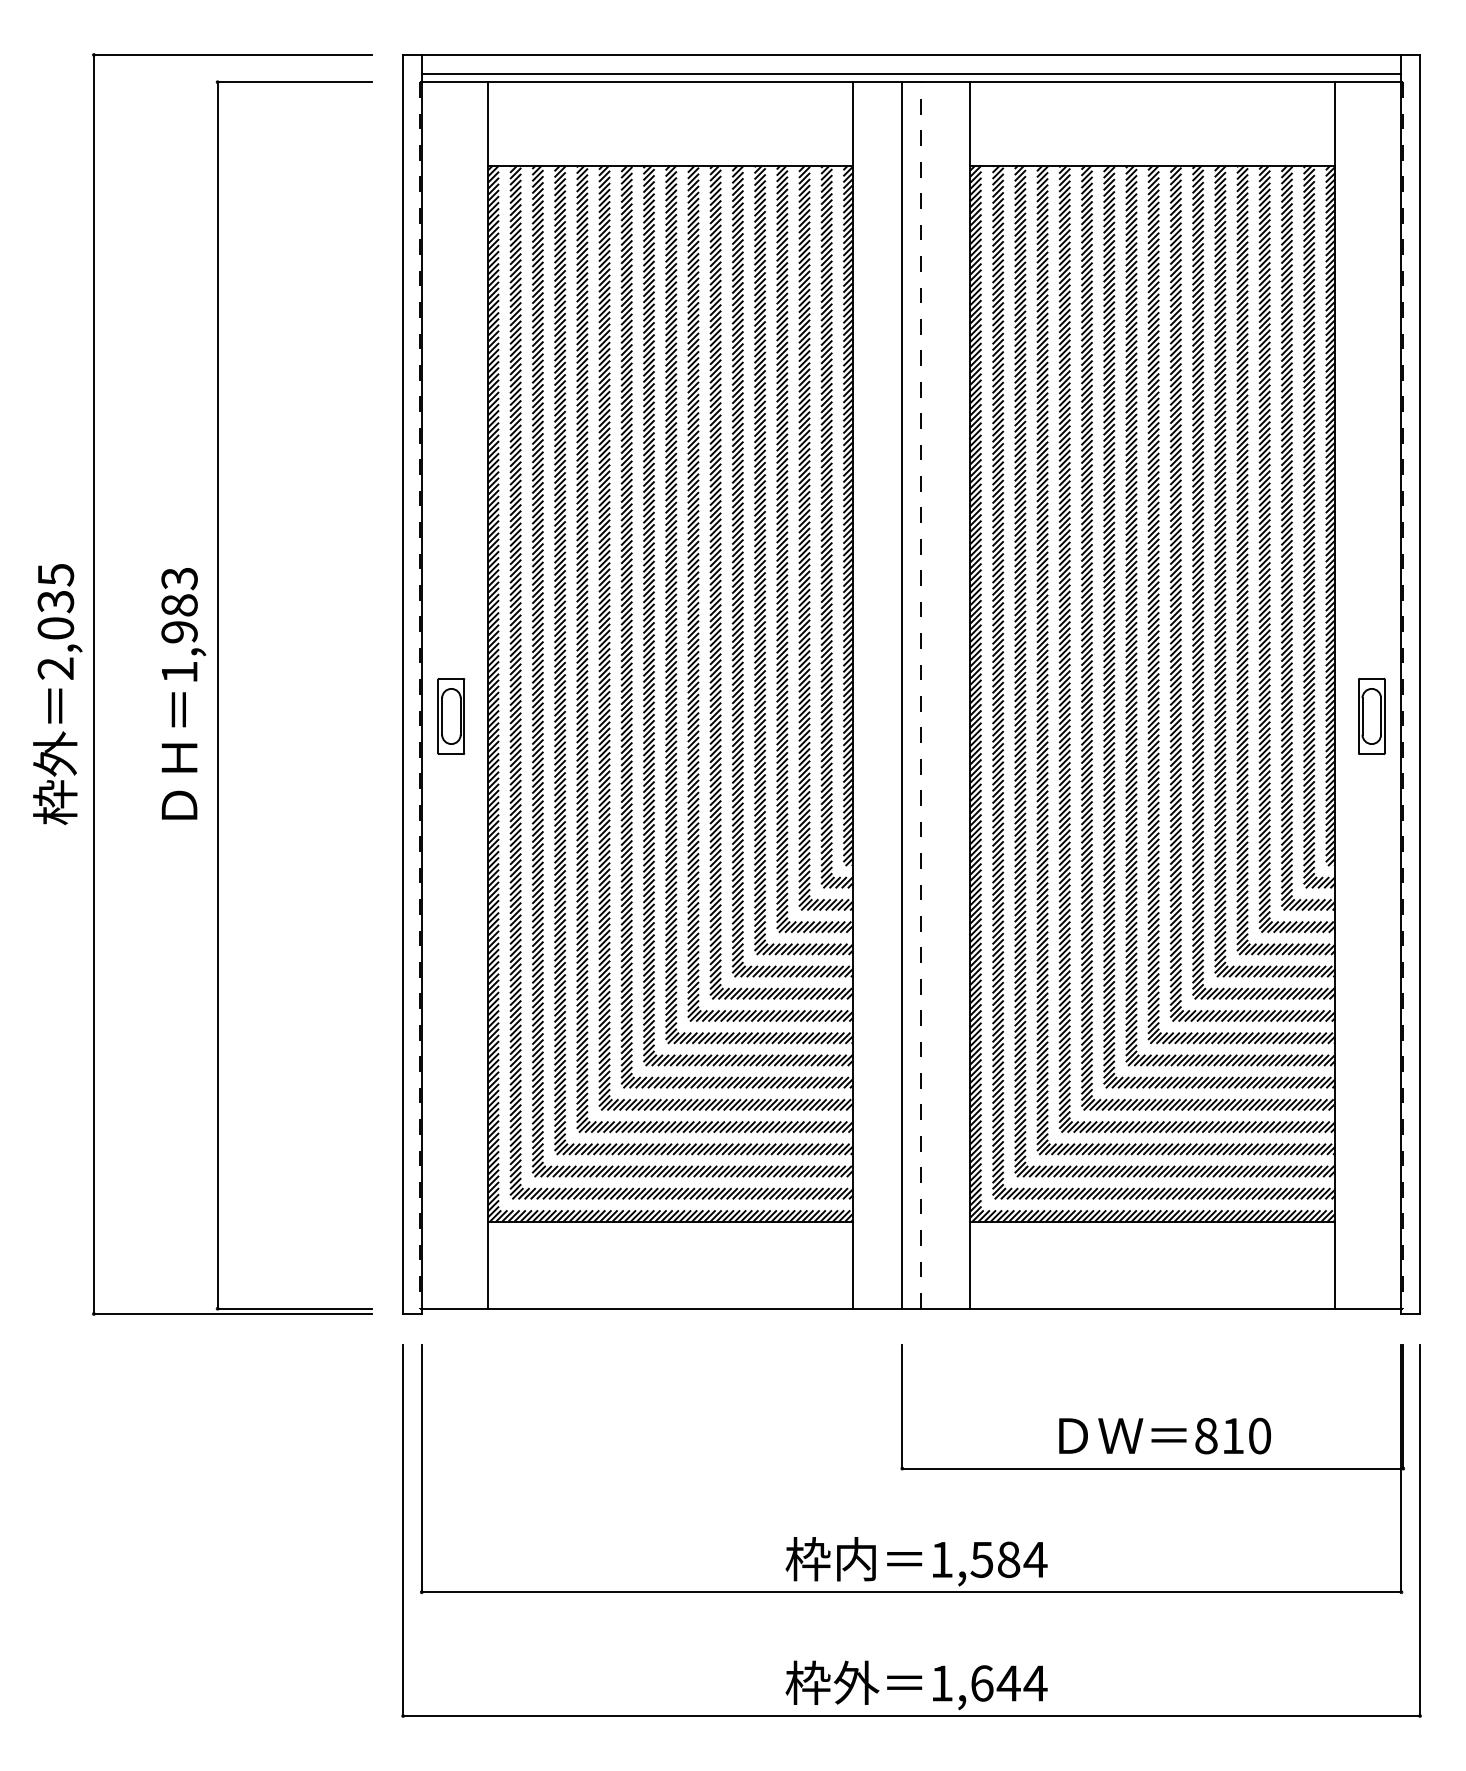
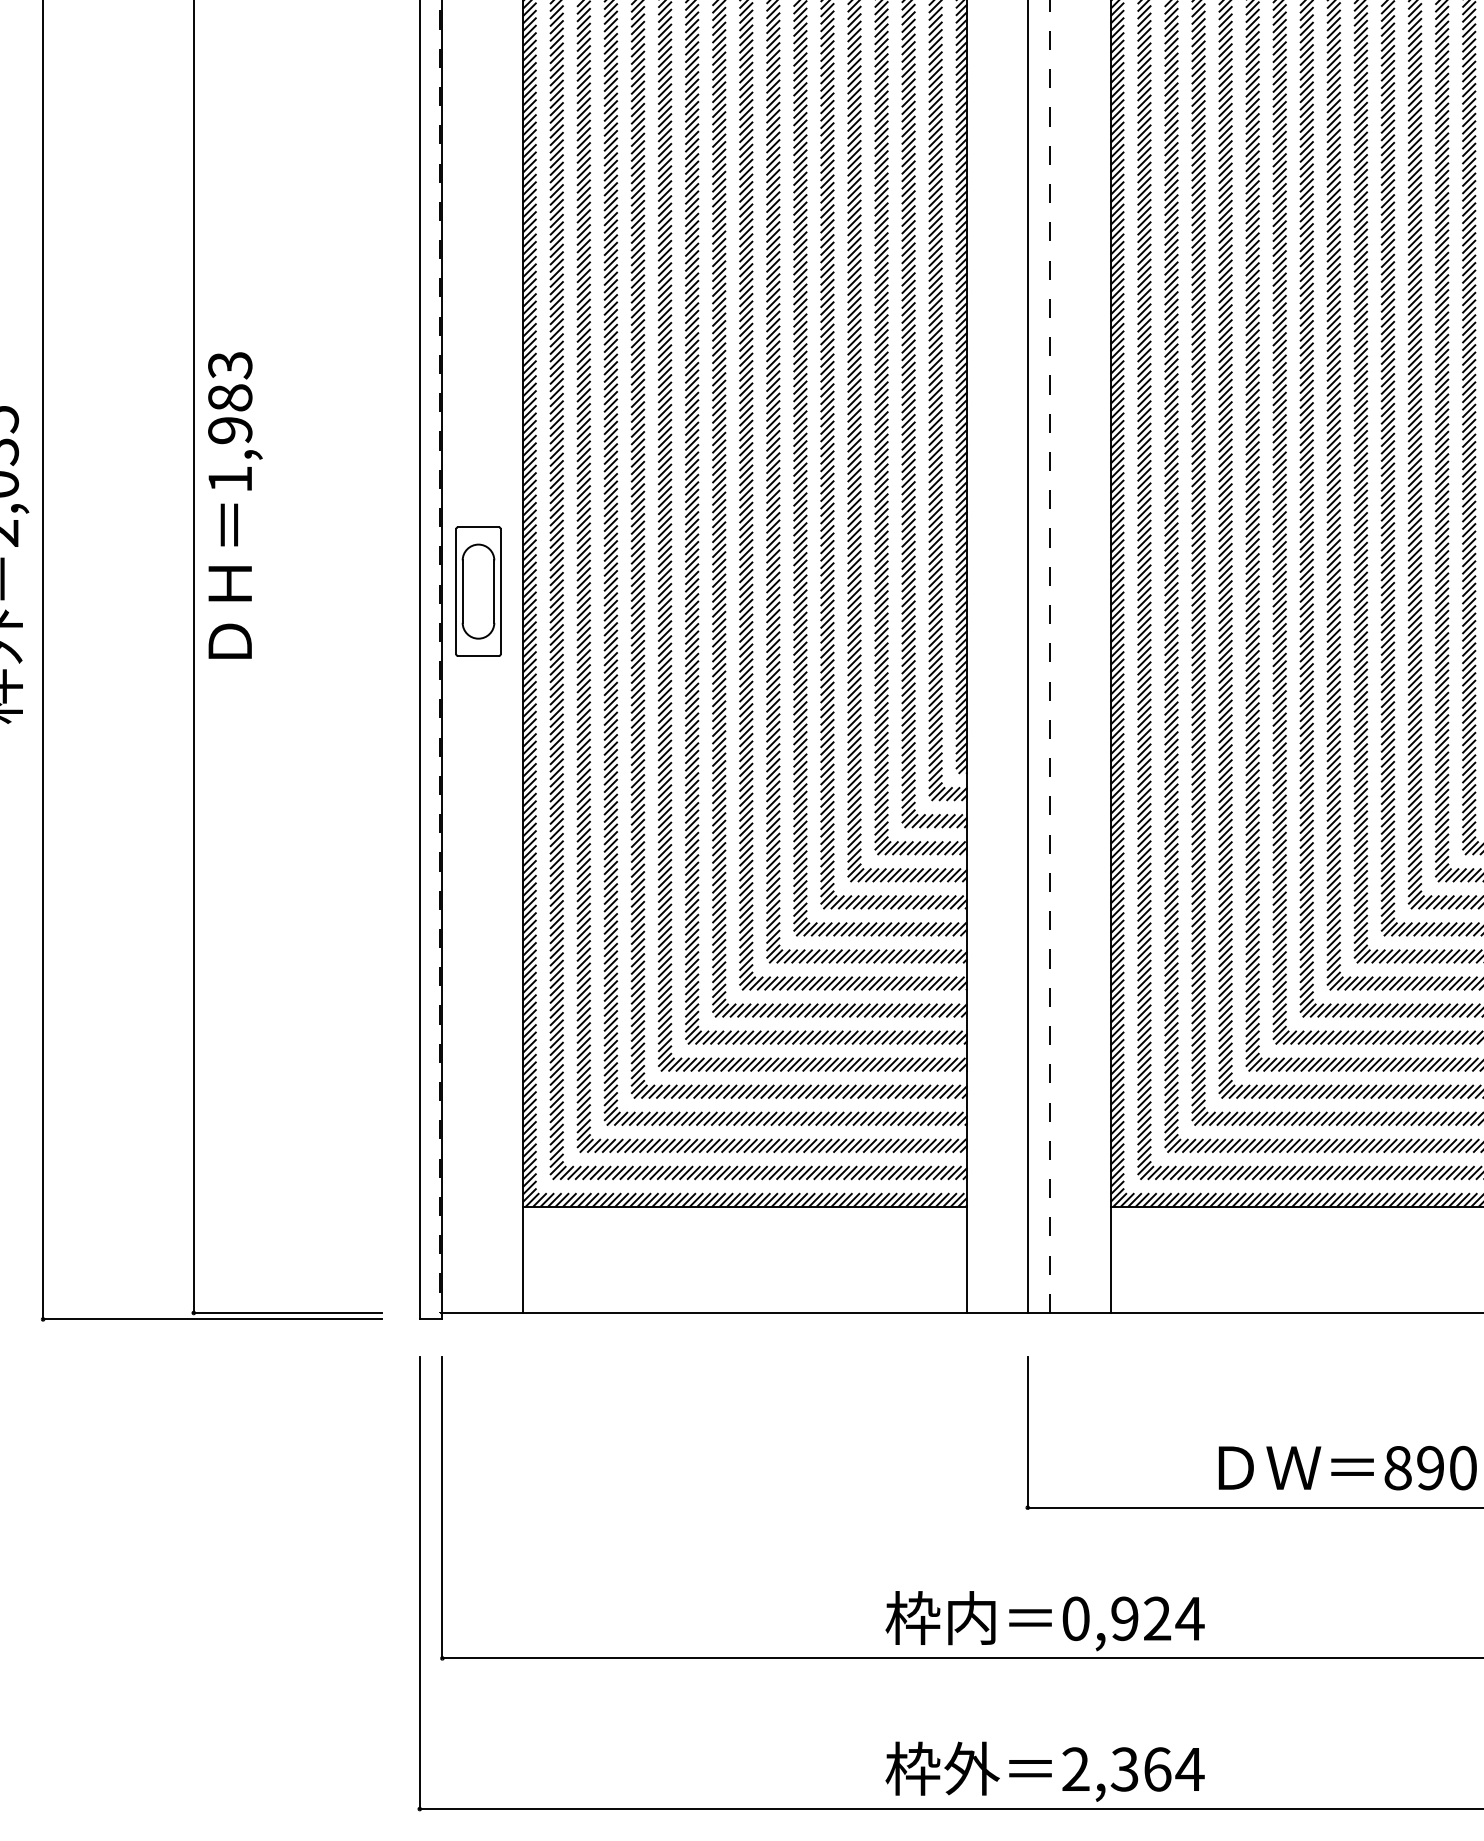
text: (183, 693) -> (235, 505), moved
part: (451, 716) -> (478, 591), size x1.4
text: (1232, 1435) -> (1429, 1467), 810 -> 890
text: (975, 1559) -> (1116, 1618), 1,584 -> 0,924
text: (975, 1683) -> (1116, 1769), 1,644 -> 2,364

